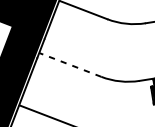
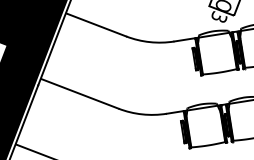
line: (70, 64) -> (79, 93), dashed -> solid

